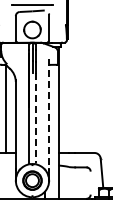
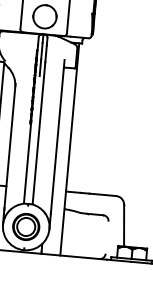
line: (49, 114) -> (58, 136), dashed -> solid
line: (35, 118) -> (38, 140), dashed -> solid

